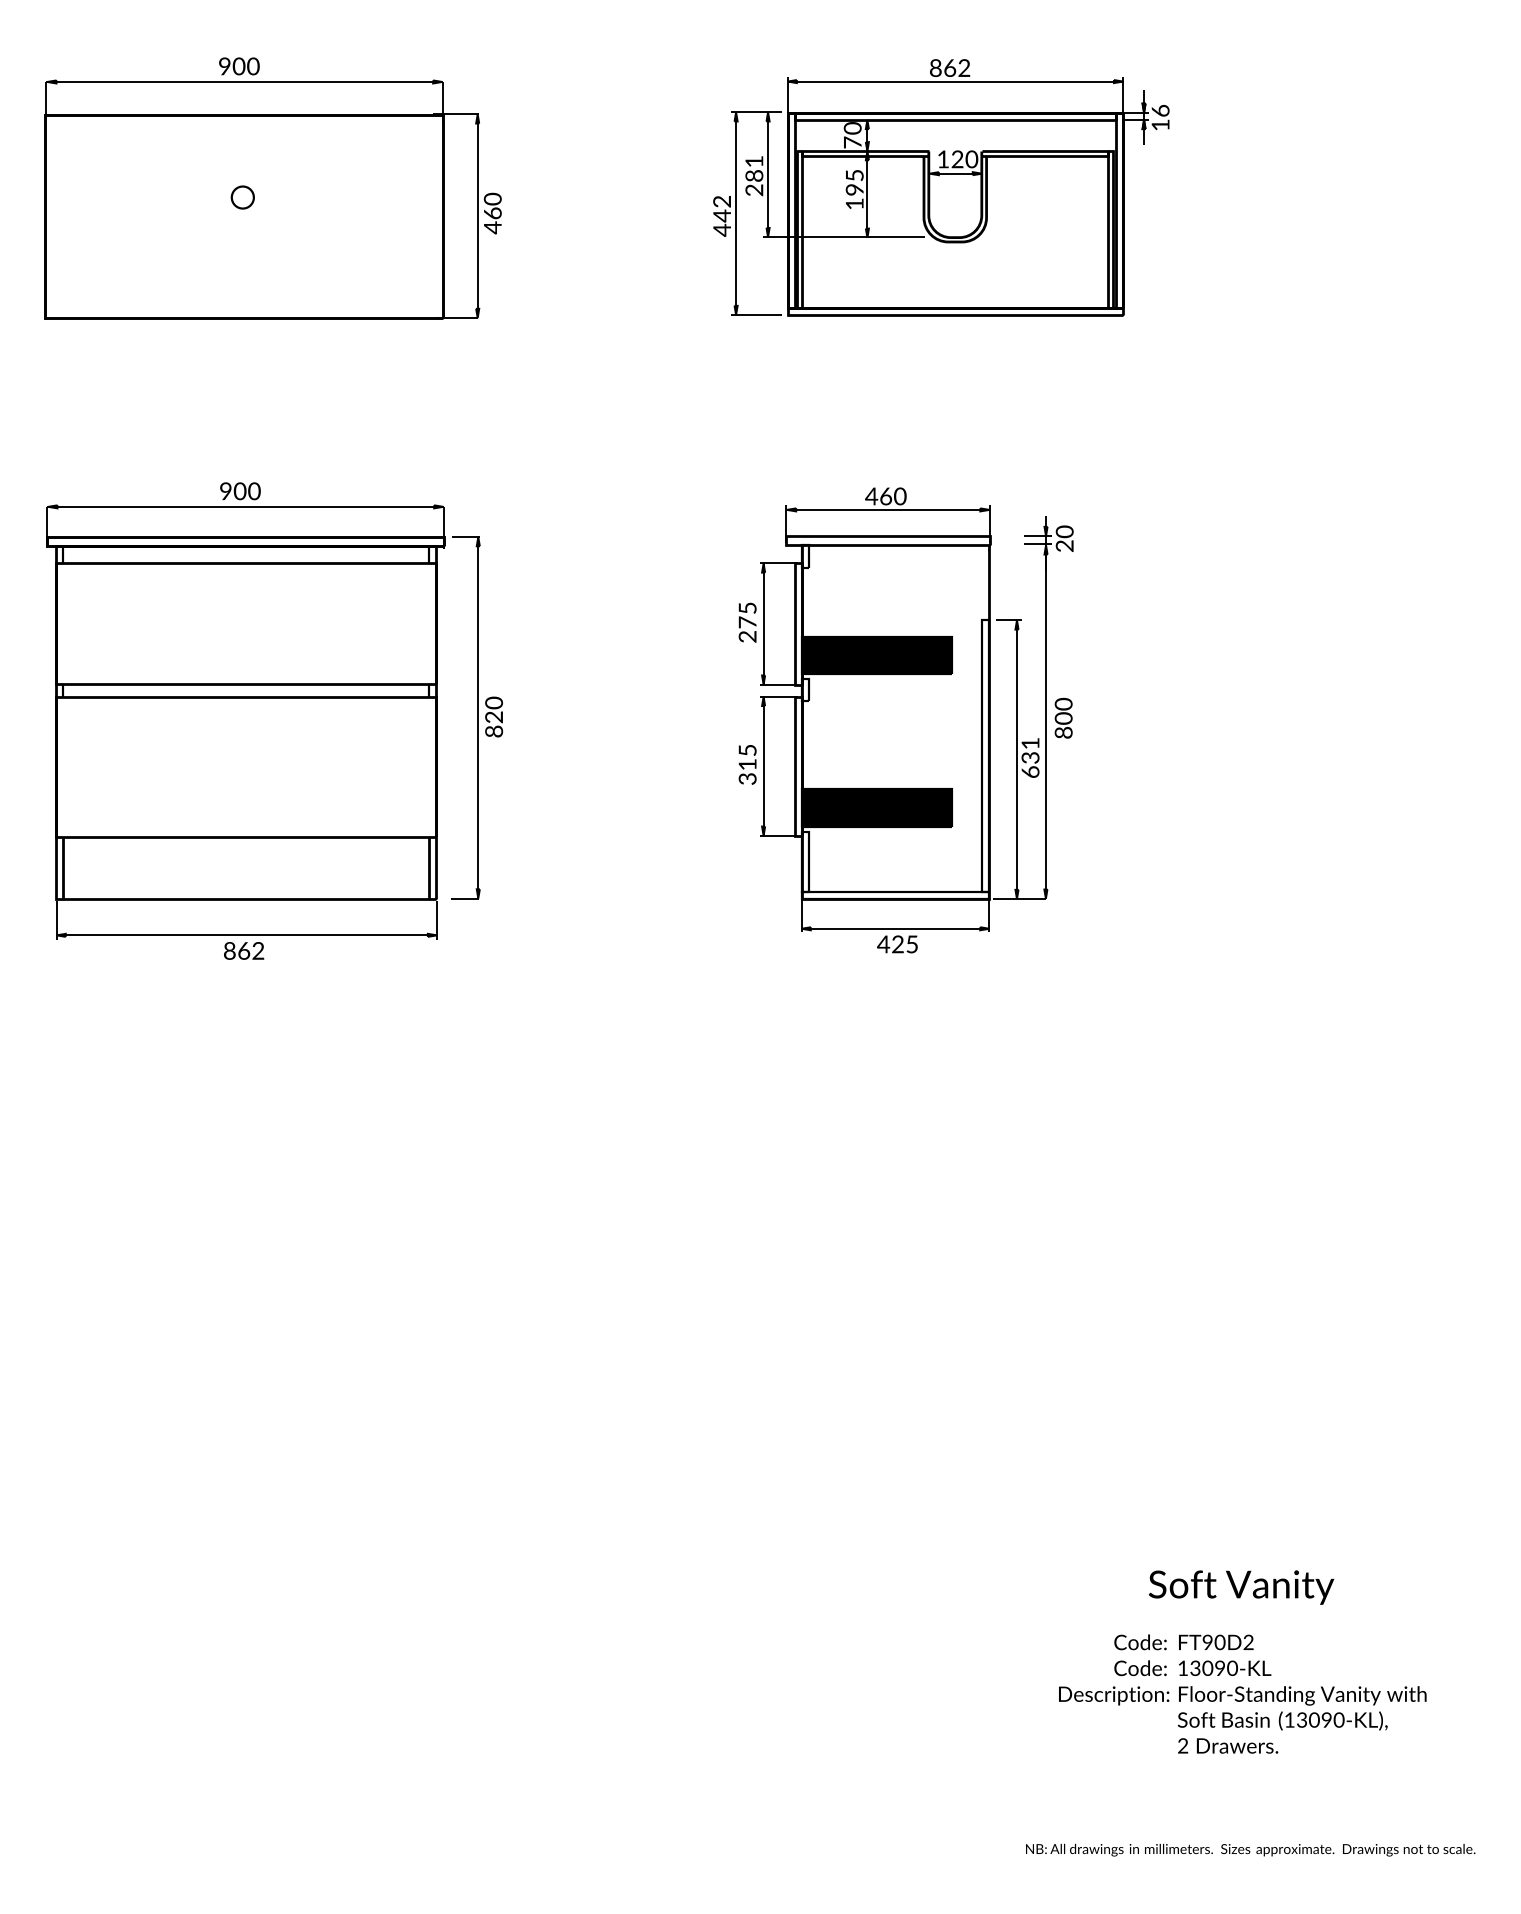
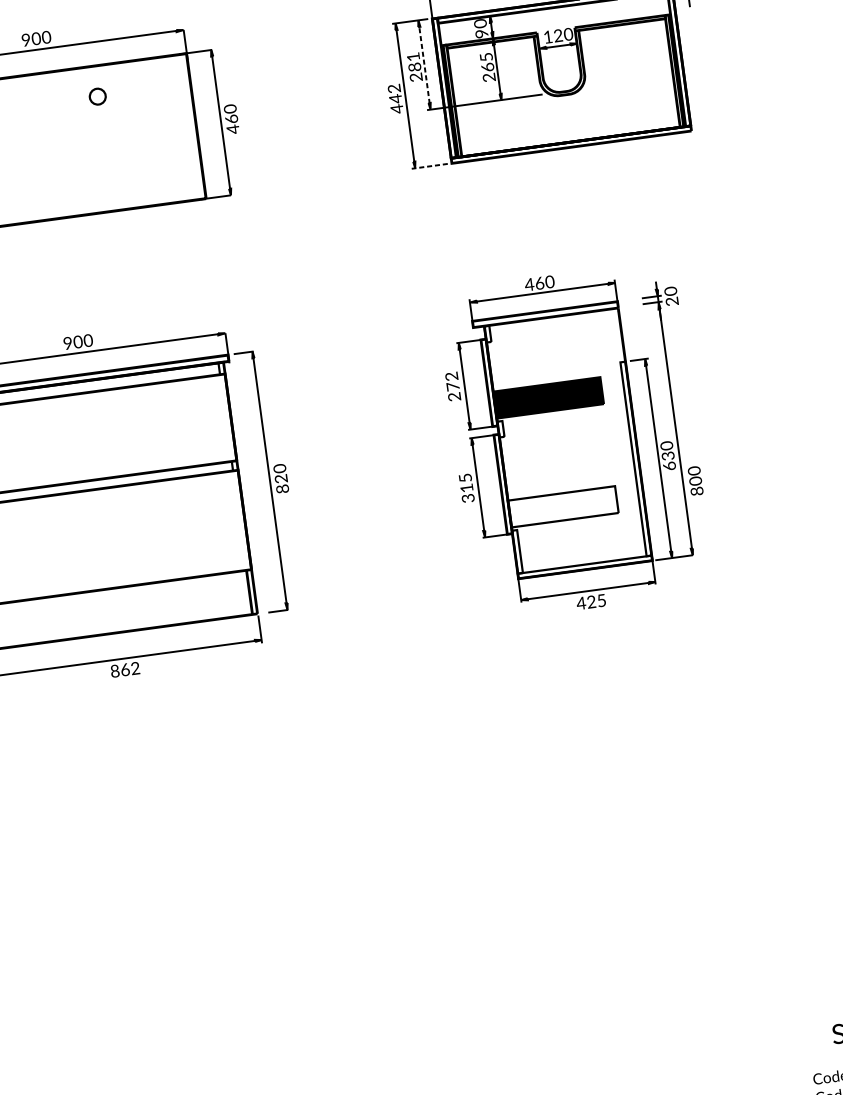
text: (852, 142) -> (481, 33), 70 -> 90
line: (768, 174) -> (424, 64), solid -> dashed
text: (854, 196) -> (488, 72), 195 -> 265
part: (242, 197) -> (97, 96), moved
line: (756, 315) -> (429, 166), solid -> dashed
text: (747, 608) -> (451, 376), 275 -> 272
text: (1063, 717) -> (695, 480), moved
text: (1030, 743) -> (666, 445), 631 -> 630
fill: (876, 807) -> (562, 506), removed

